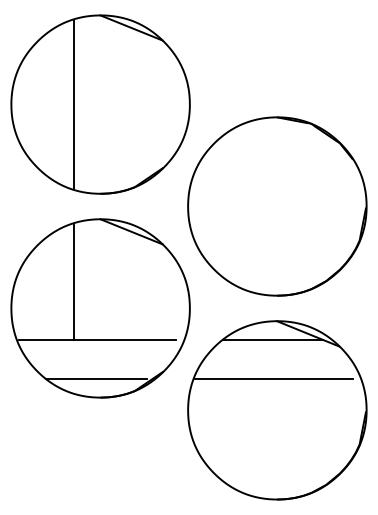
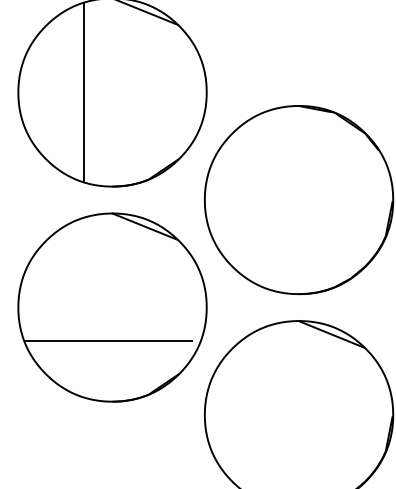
line: (73, 281) -> (83, 279), removed
line: (273, 340) -> (294, 341), removed
line: (96, 378) -> (108, 381), removed
line: (273, 378) -> (294, 381), removed

